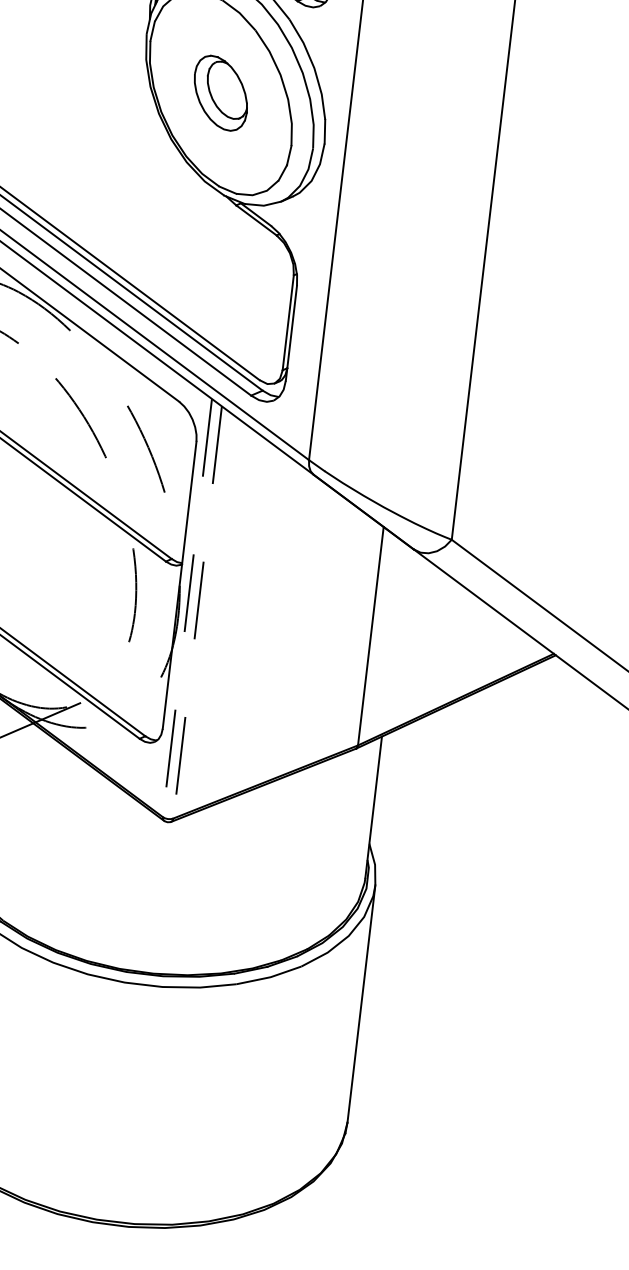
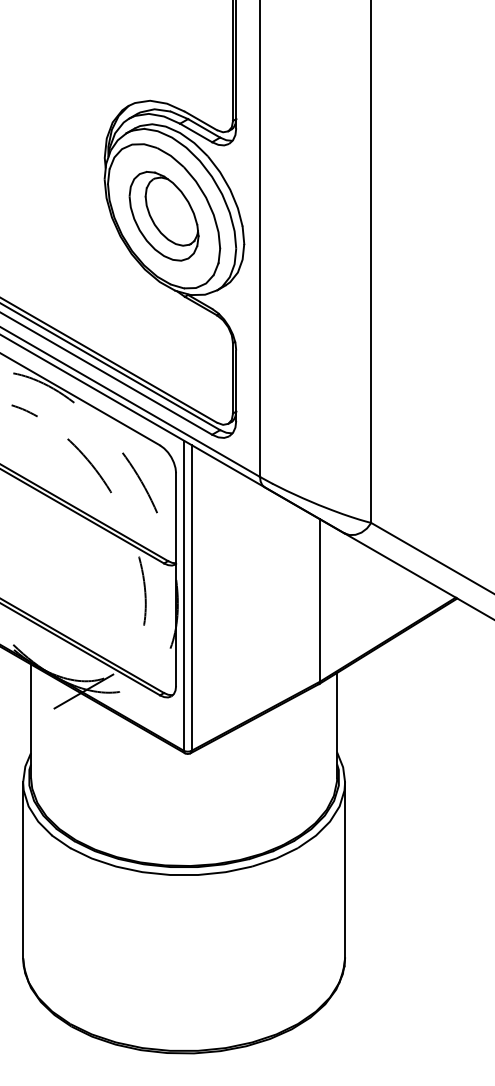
part: (220, 92) -> (163, 215), size x1.67
line: (186, 609) -> (183, 596), dashed -> solid
line: (197, 611) -> (191, 597), dashed -> solid

